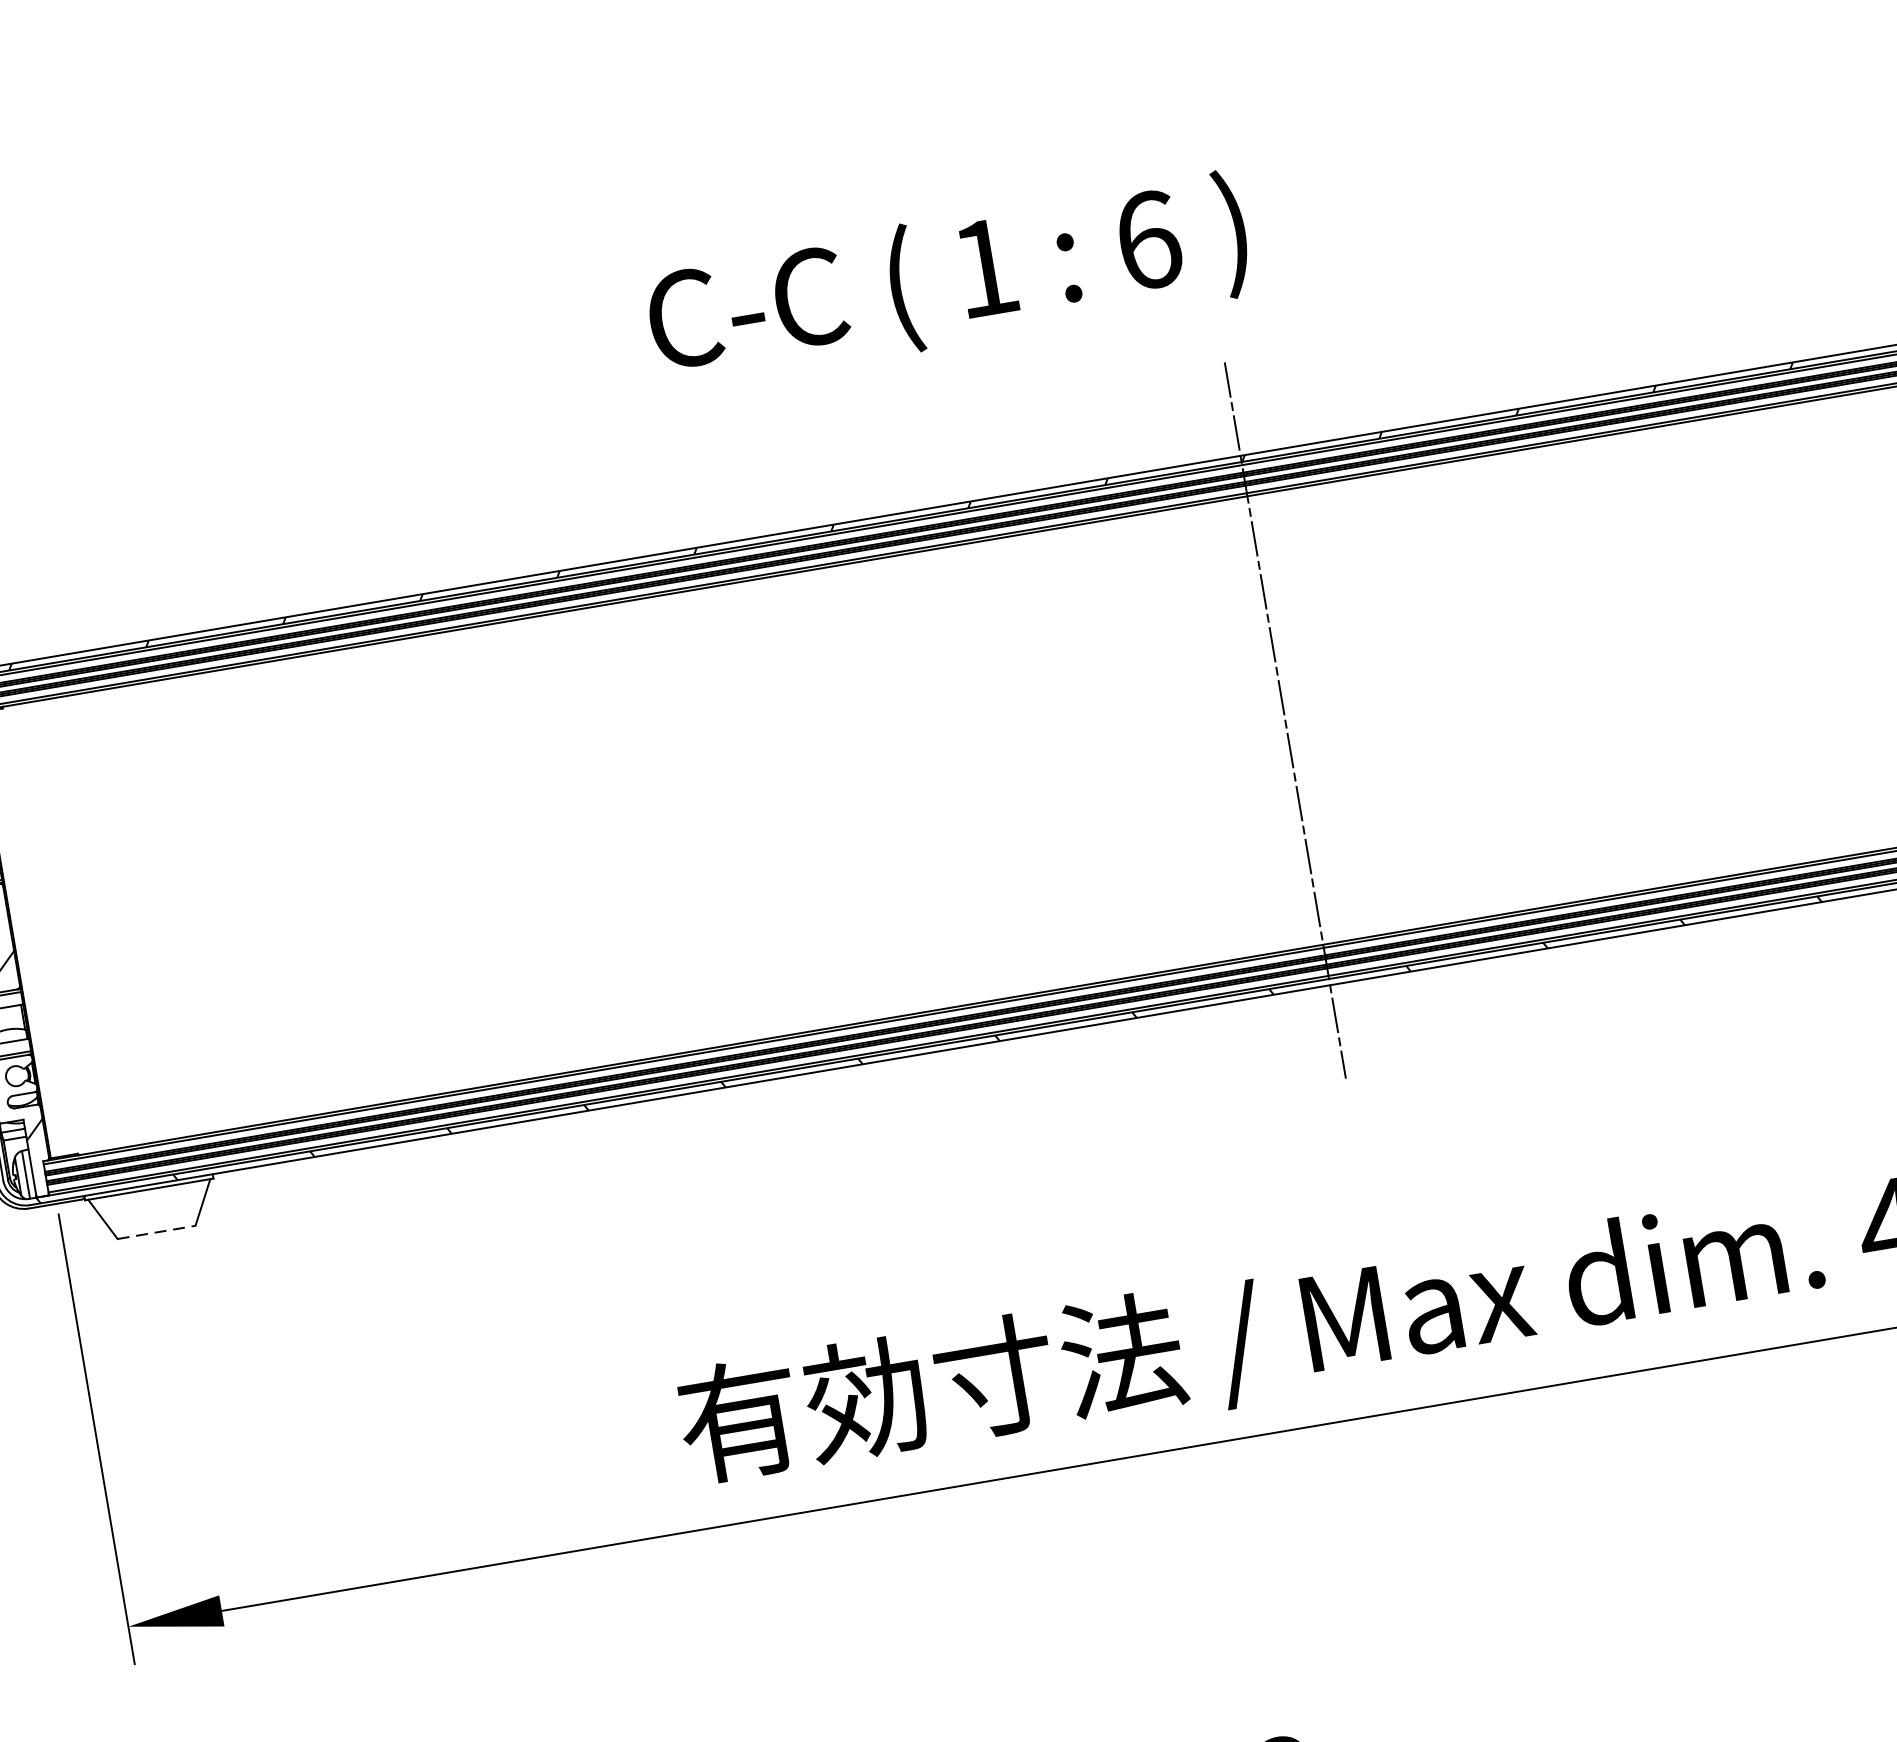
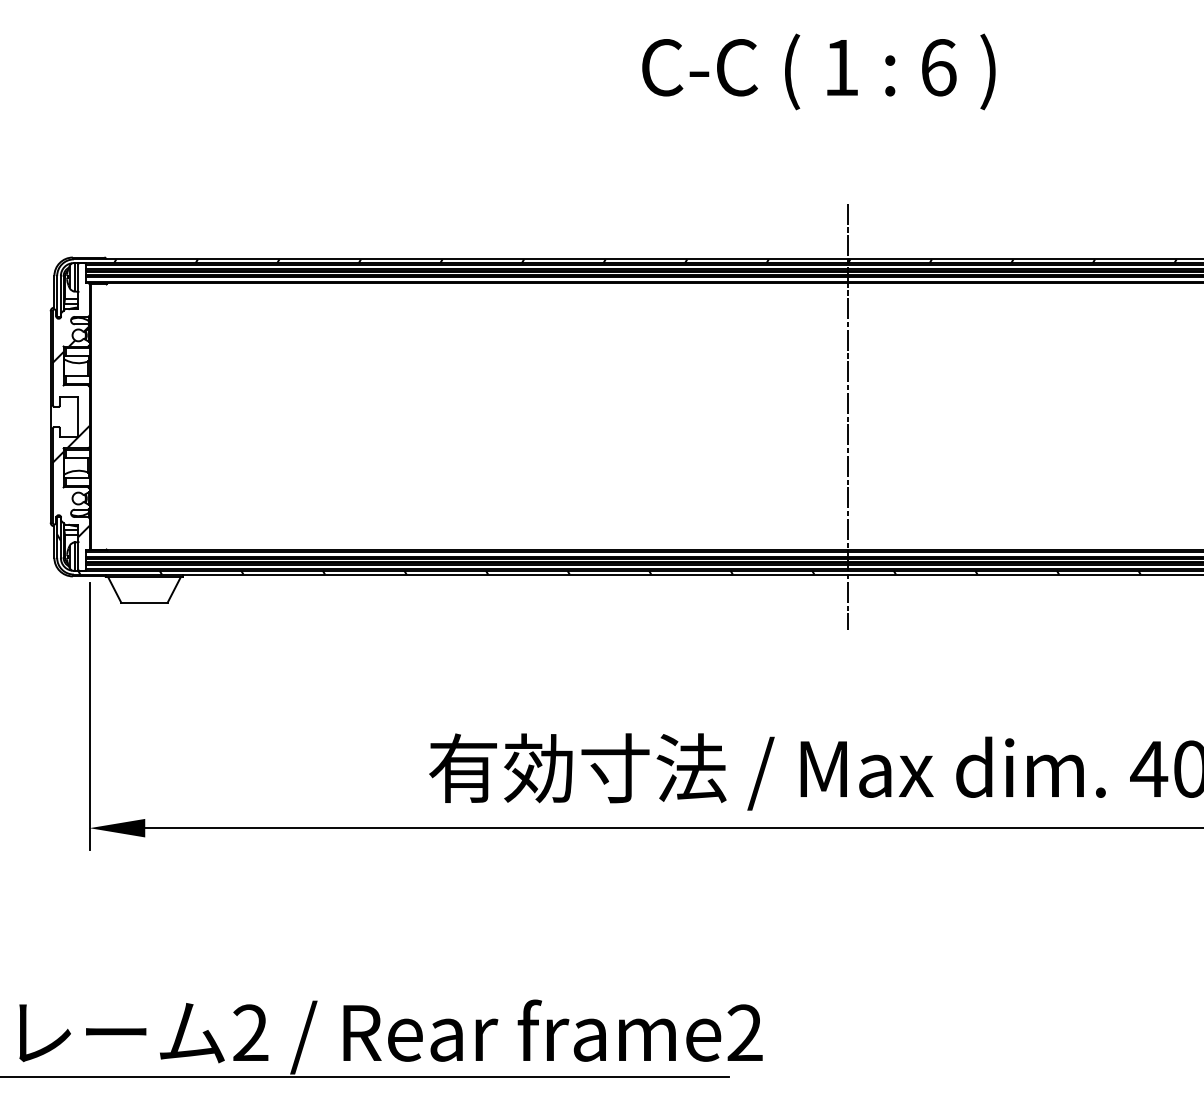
text: (947, 280) -> (818, 71), moved
line: (156, 1232) -> (144, 602), dashed -> solid

